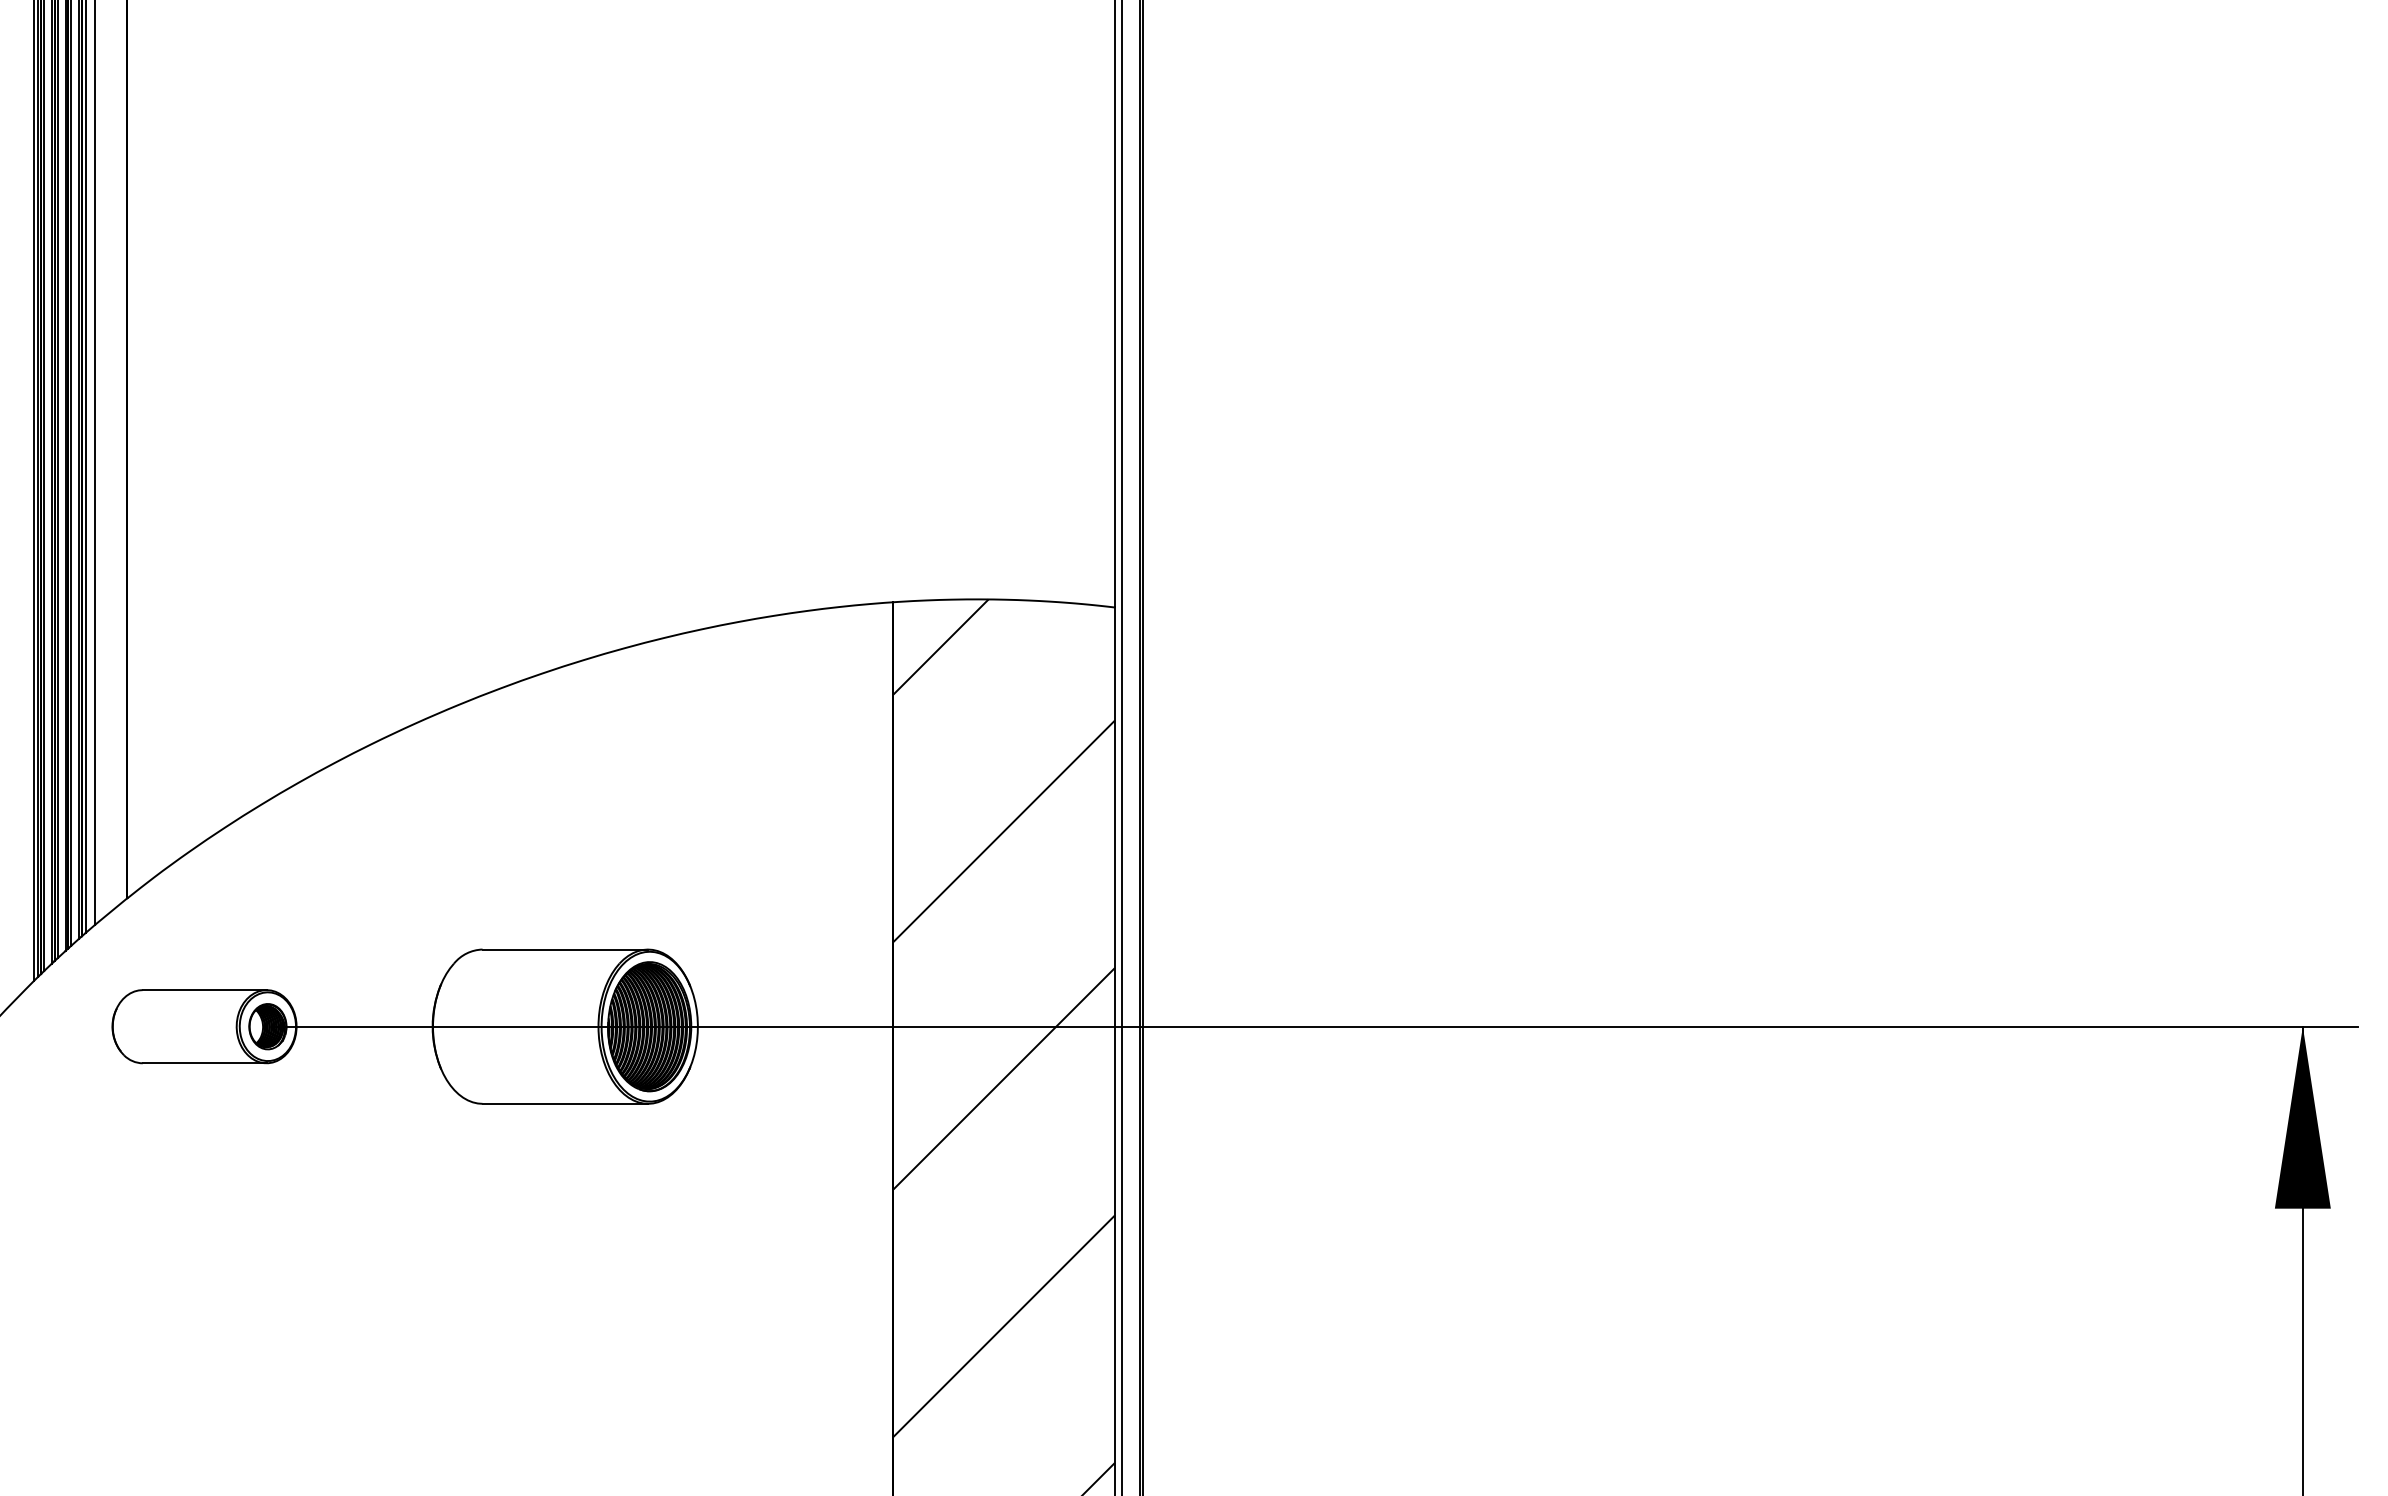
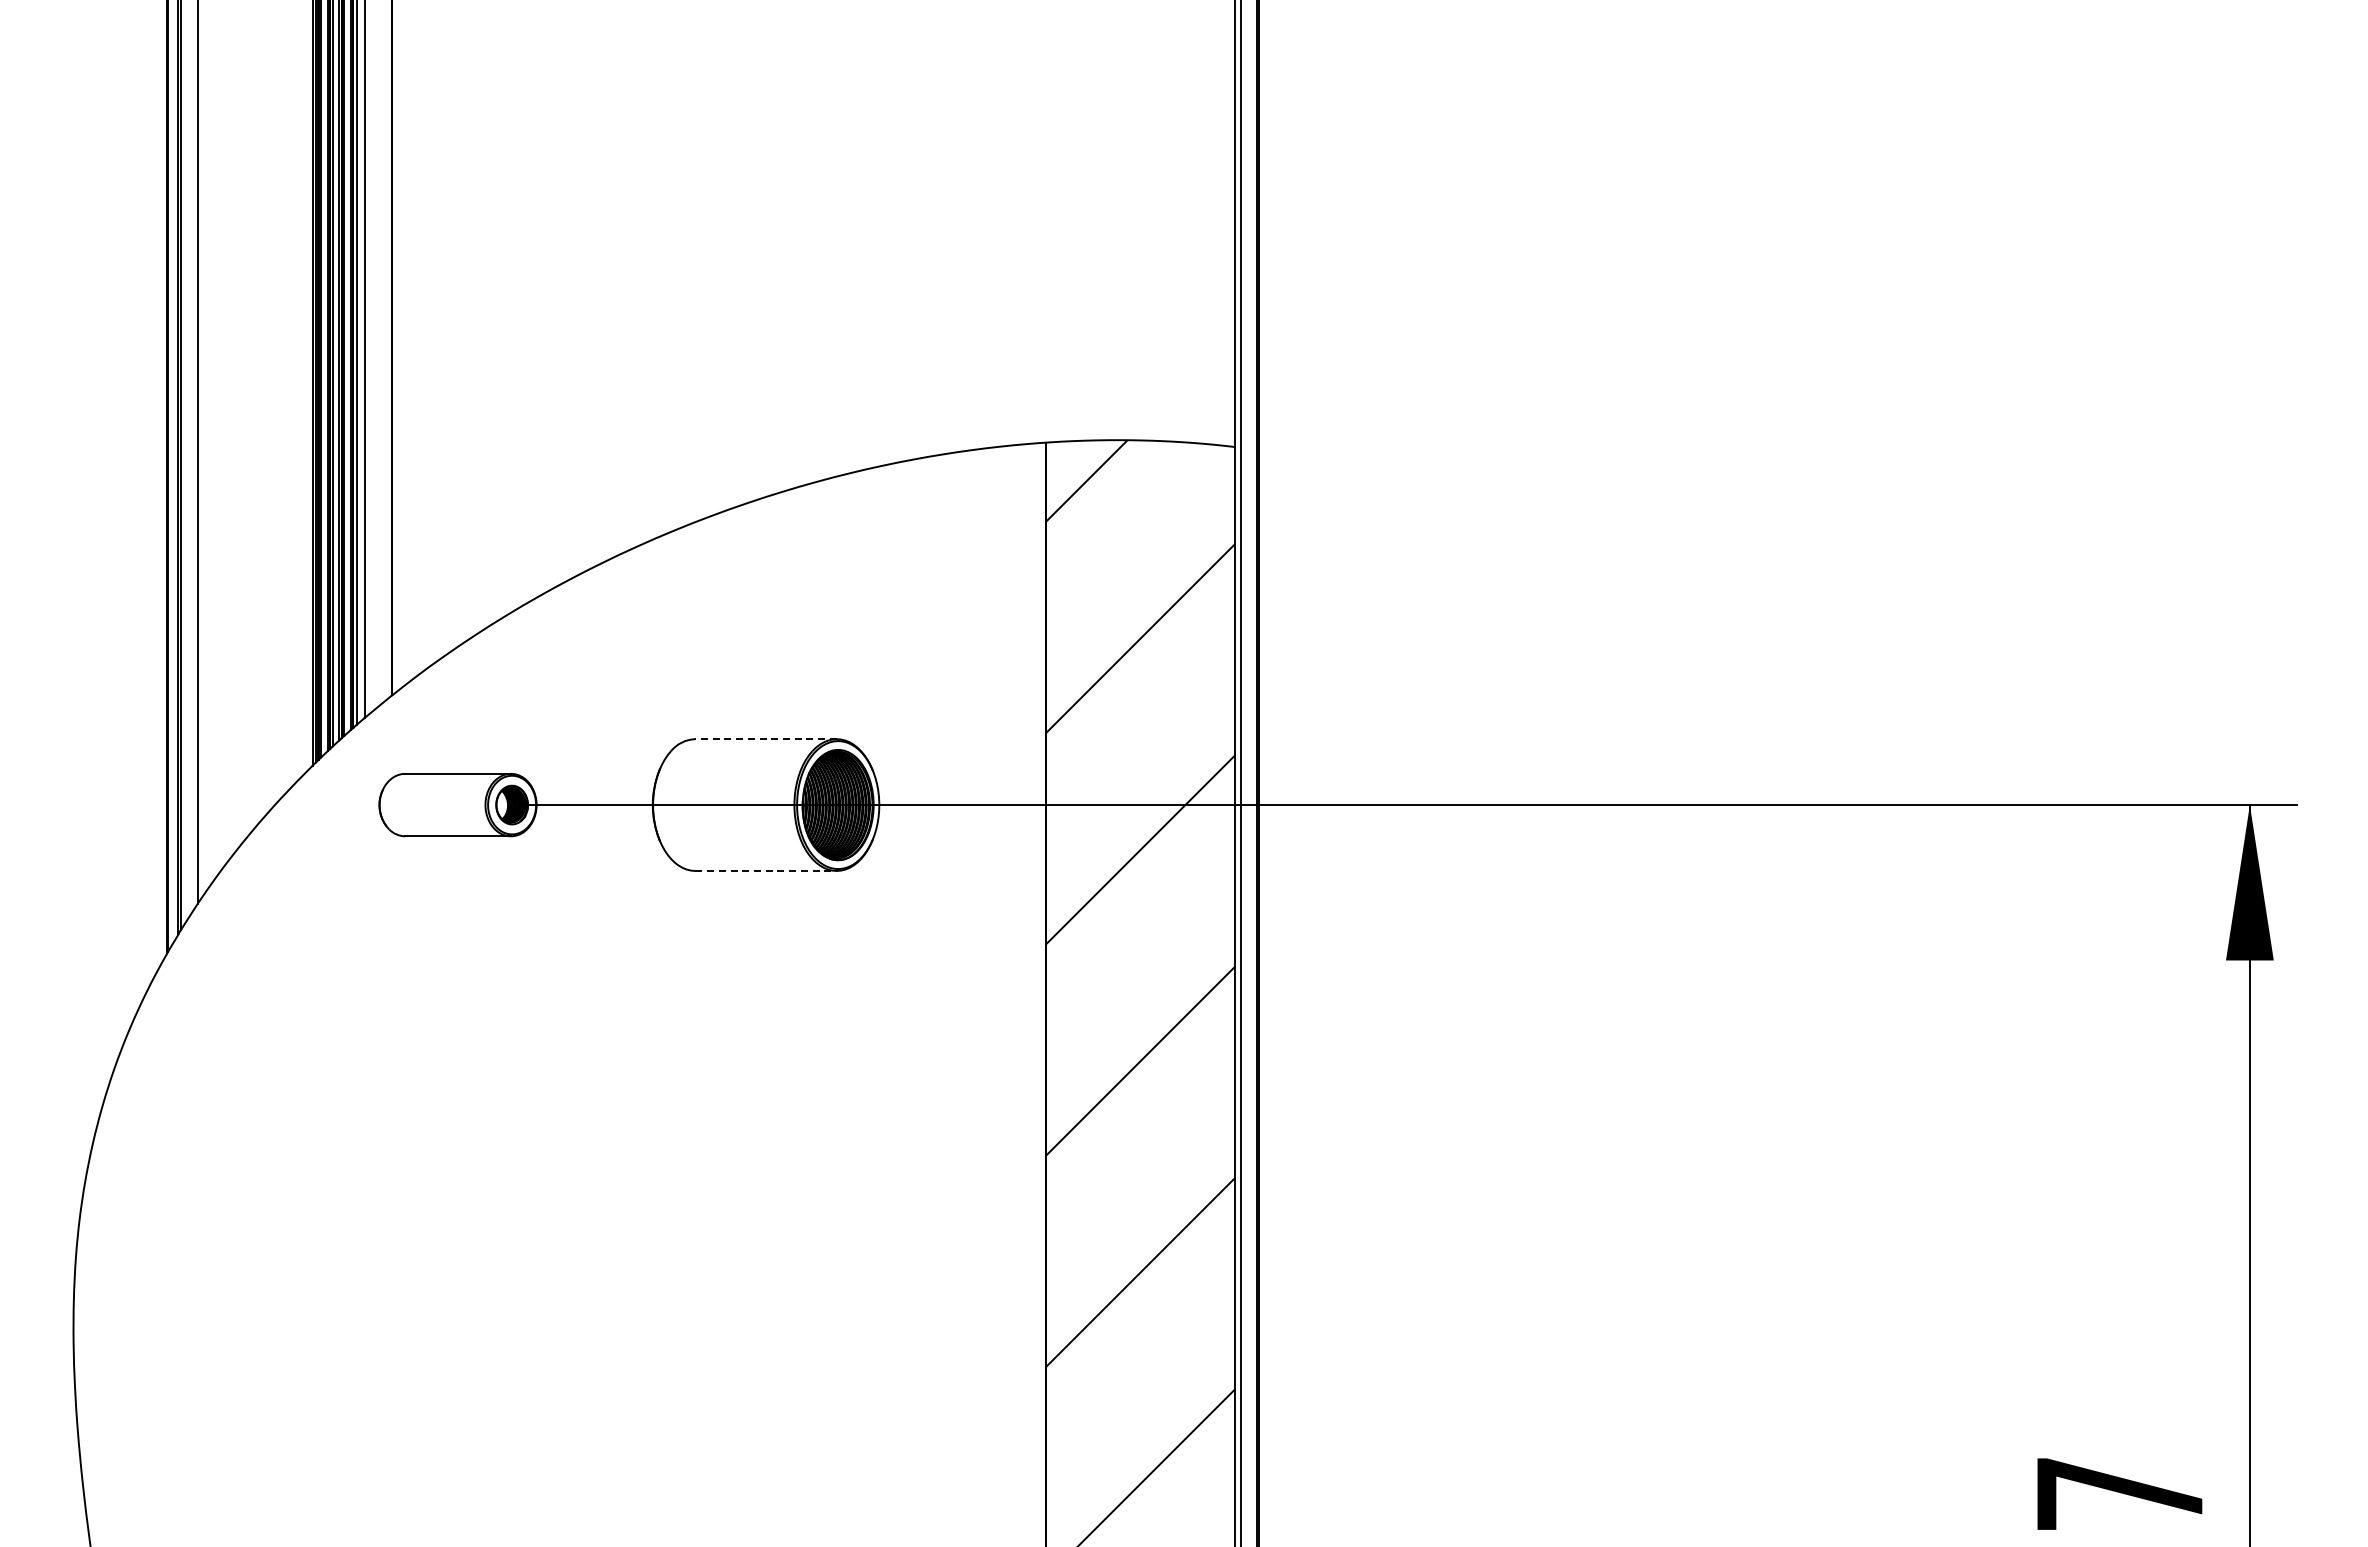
line: (565, 949) -> (766, 739), solid -> dashed
line: (565, 1103) -> (766, 870), solid -> dashed

